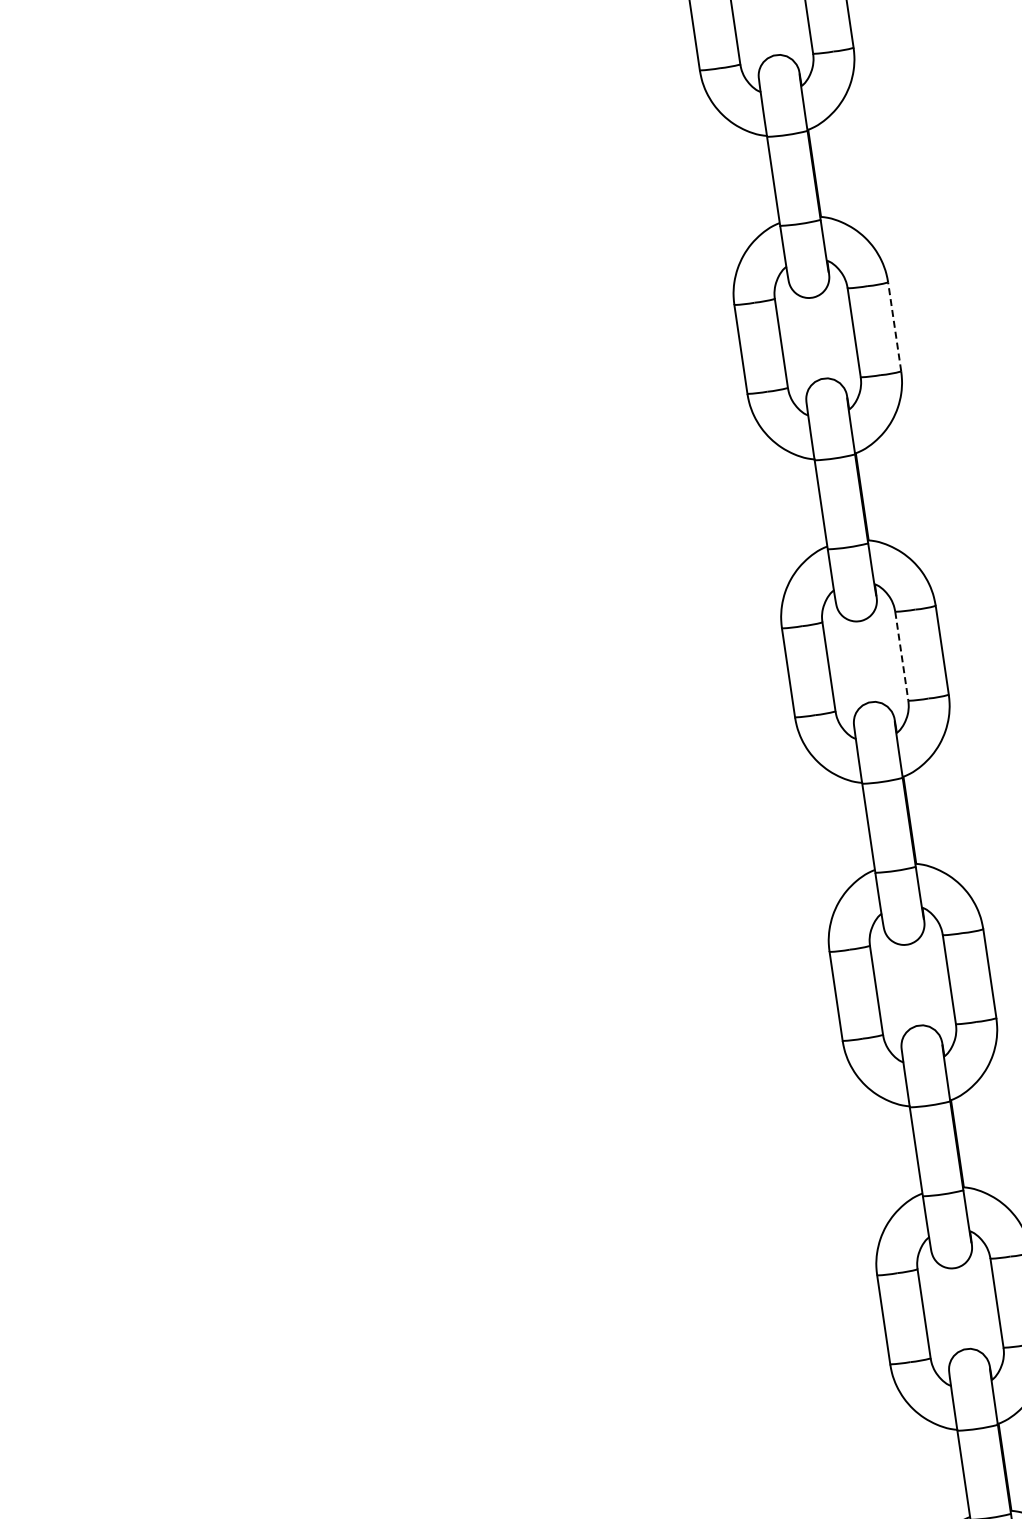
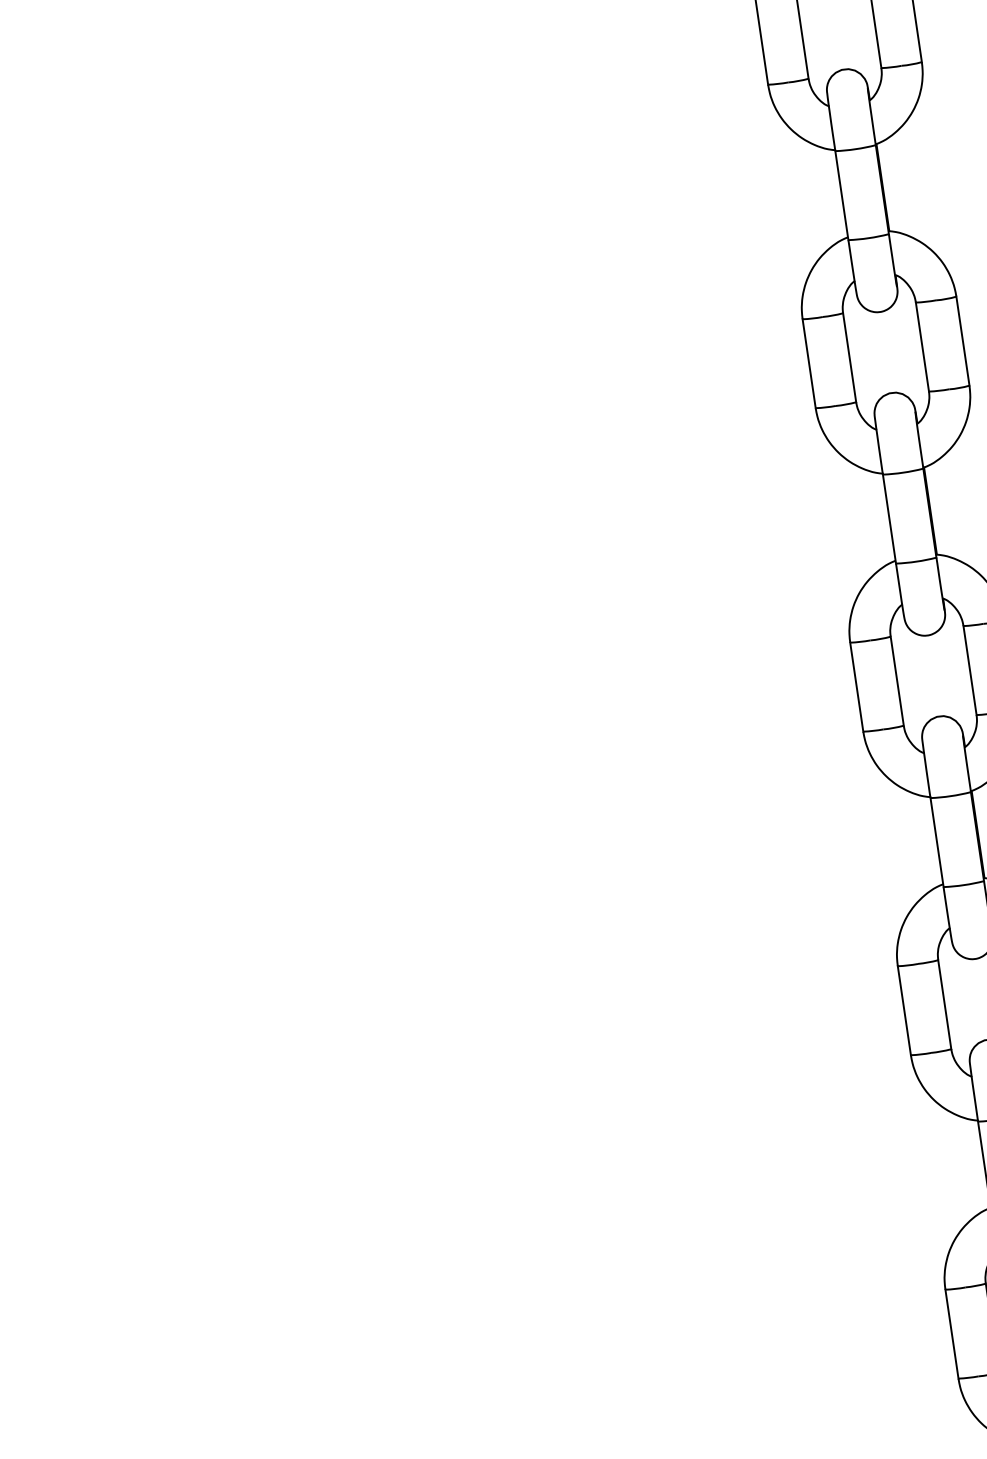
line: (894, 326) -> (962, 340), dashed -> solid
line: (901, 656) -> (969, 670), dashed -> solid

